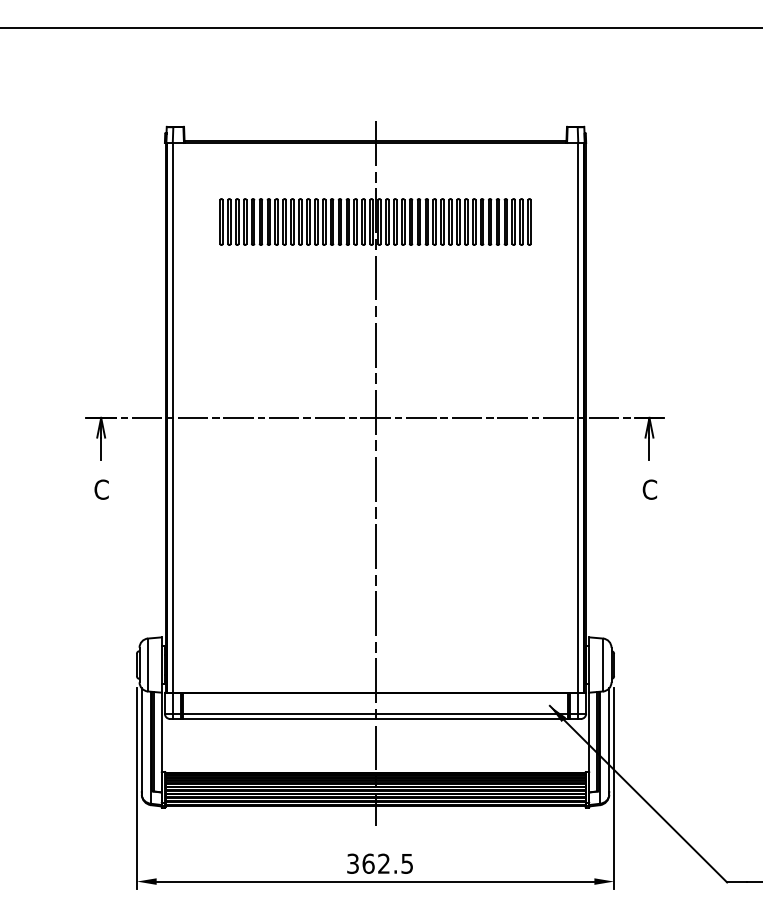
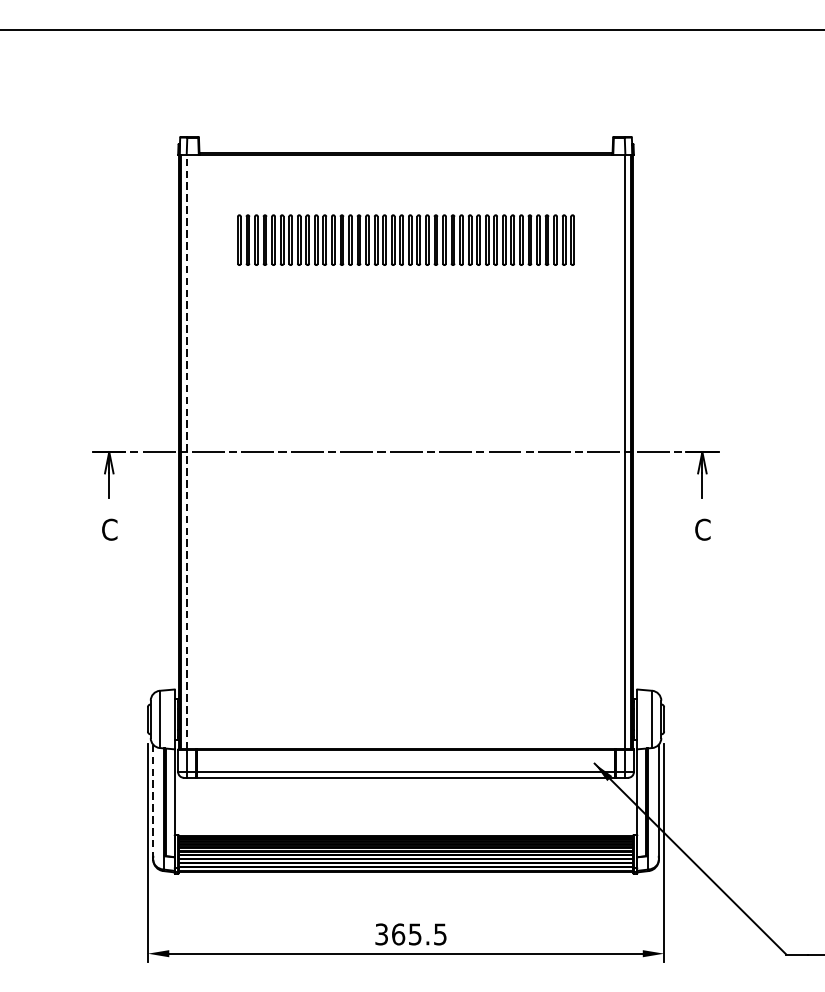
line: (173, 417) -> (187, 451), solid -> dashed
line: (375, 473) -> (406, 512), removed
line: (141, 740) -> (152, 801), solid -> dashed
text: (383, 863) -> (414, 934), 362.5 -> 365.5

